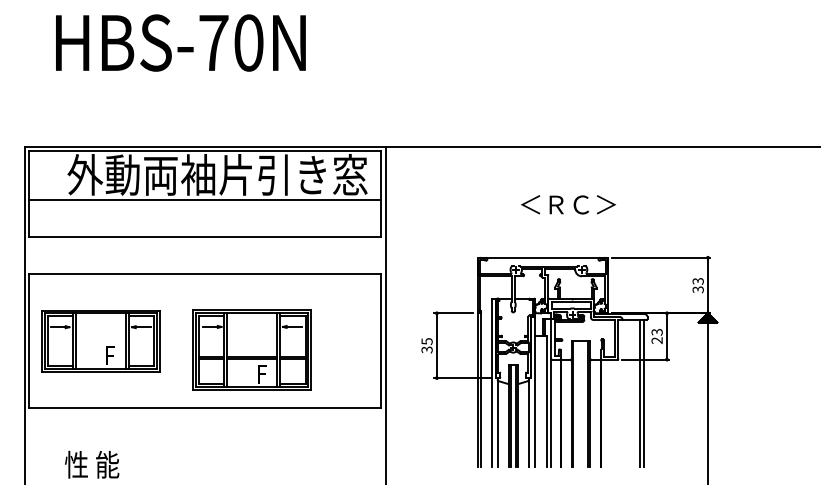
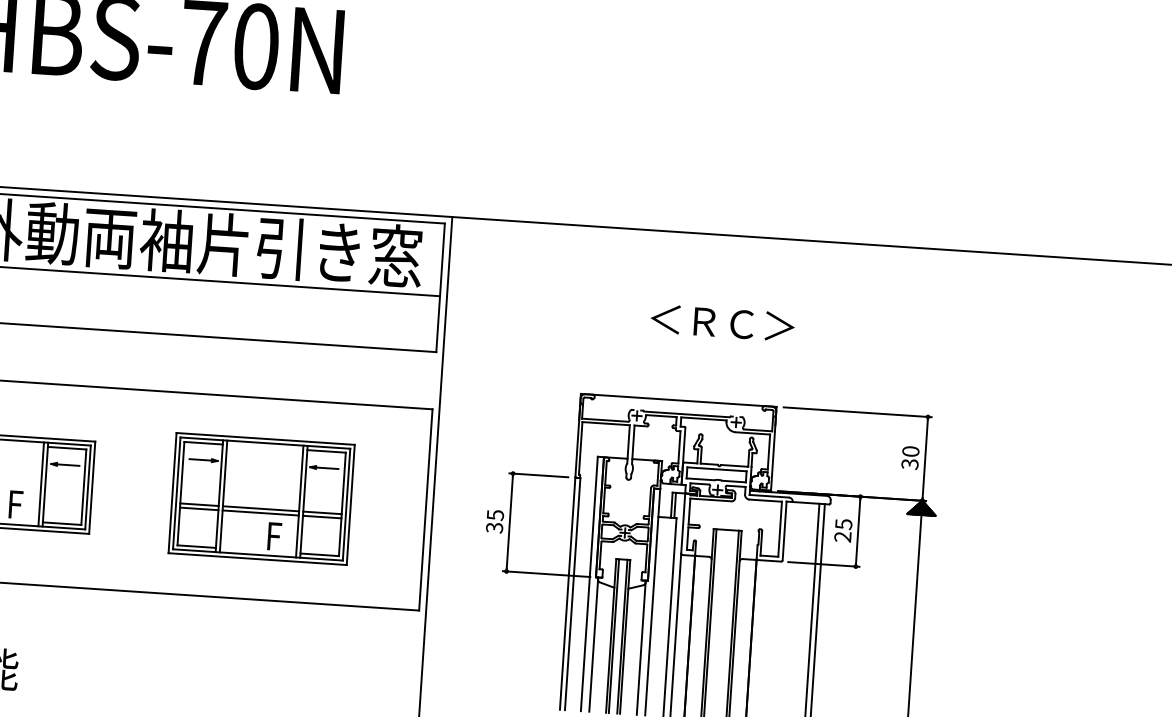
text: (697, 280) -> (909, 450), 33 -> 30
text: (656, 331) -> (842, 523), 23 -> 25
part: (251, 349) -> (260, 498), moved

